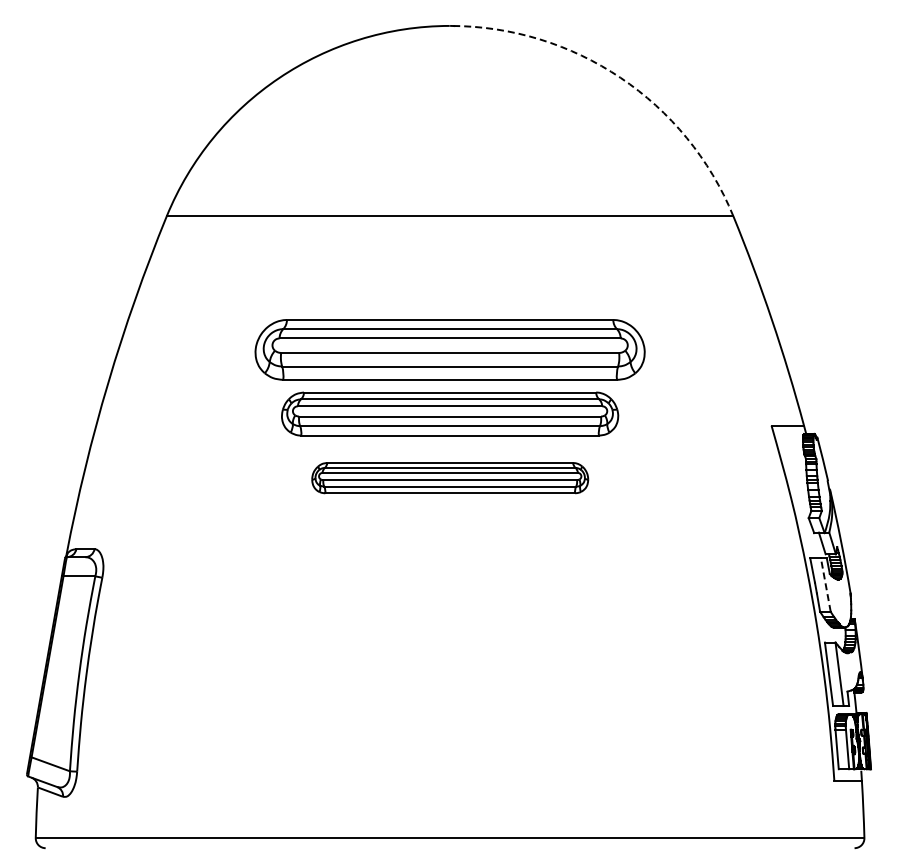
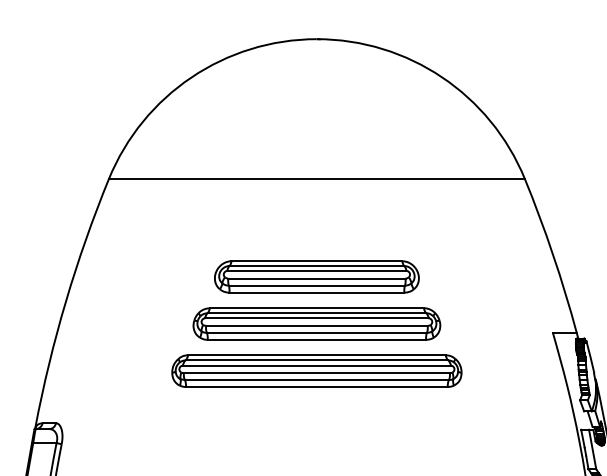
arc: (620, 77) -> (441, 77), dashed -> solid
part: (449, 349) -> (316, 276), size x0.71
part: (450, 477) -> (317, 370), size x1.43
line: (825, 584) -> (592, 449), dashed -> solid

